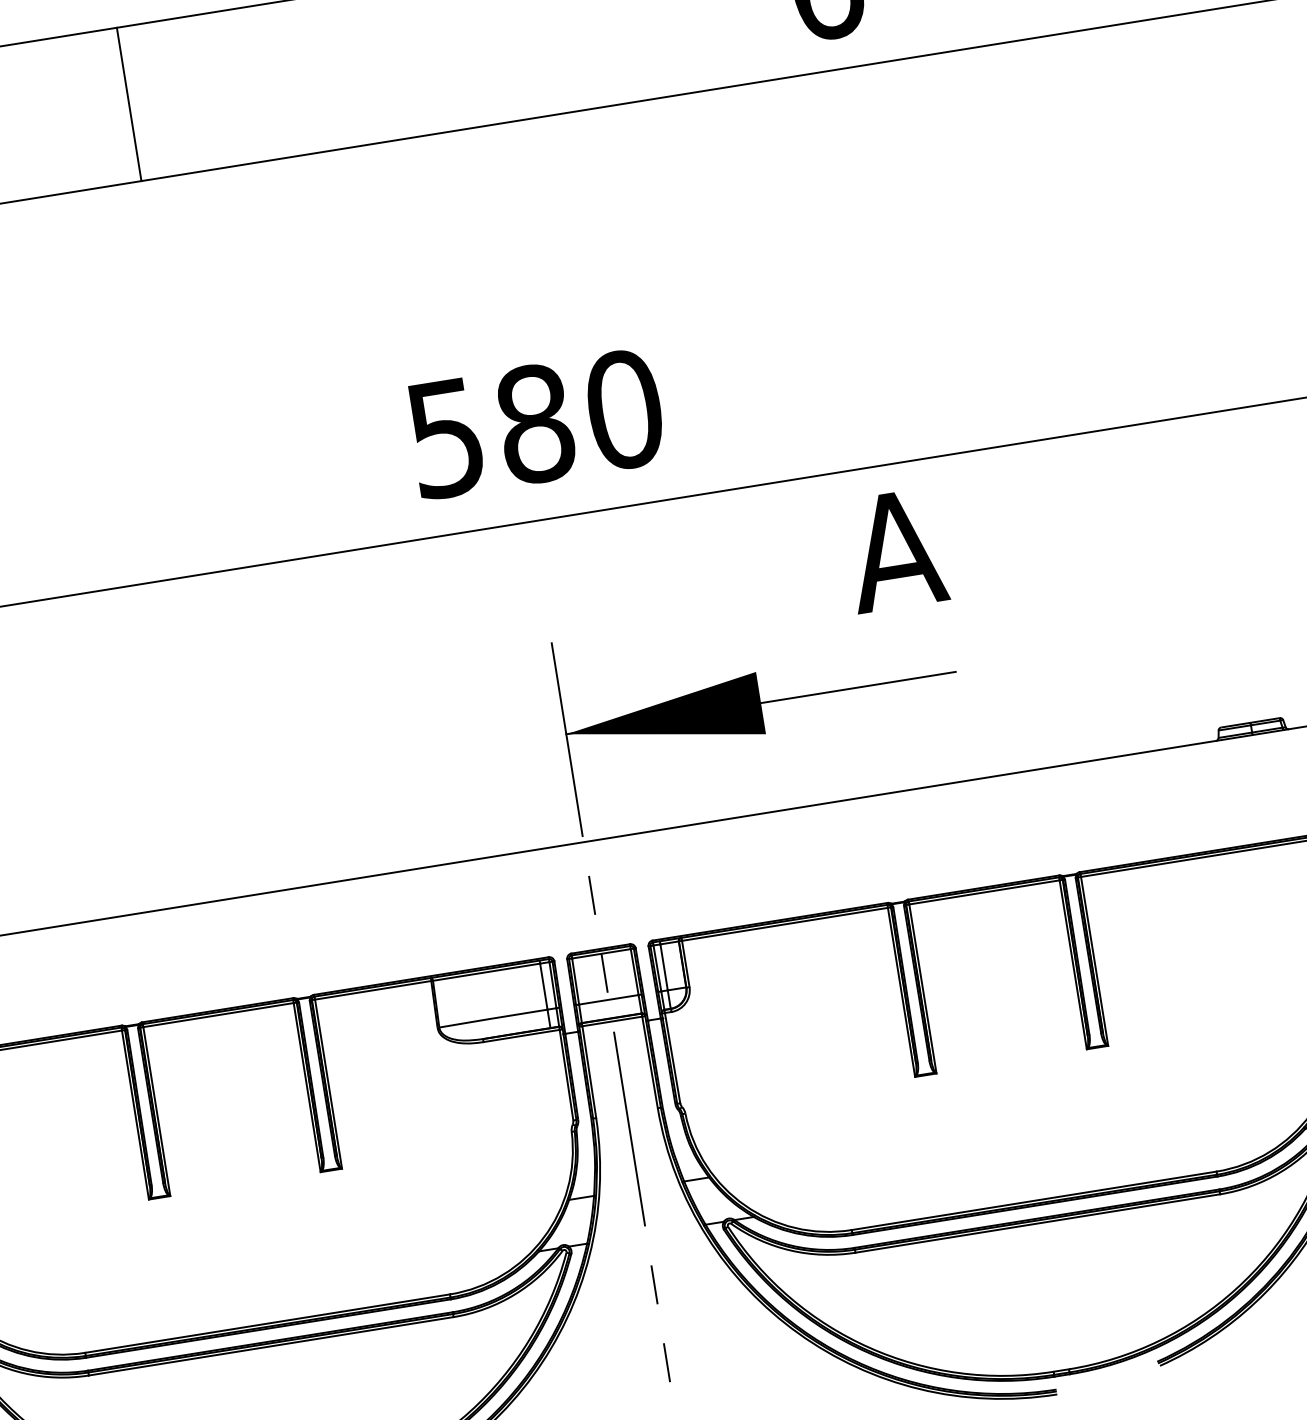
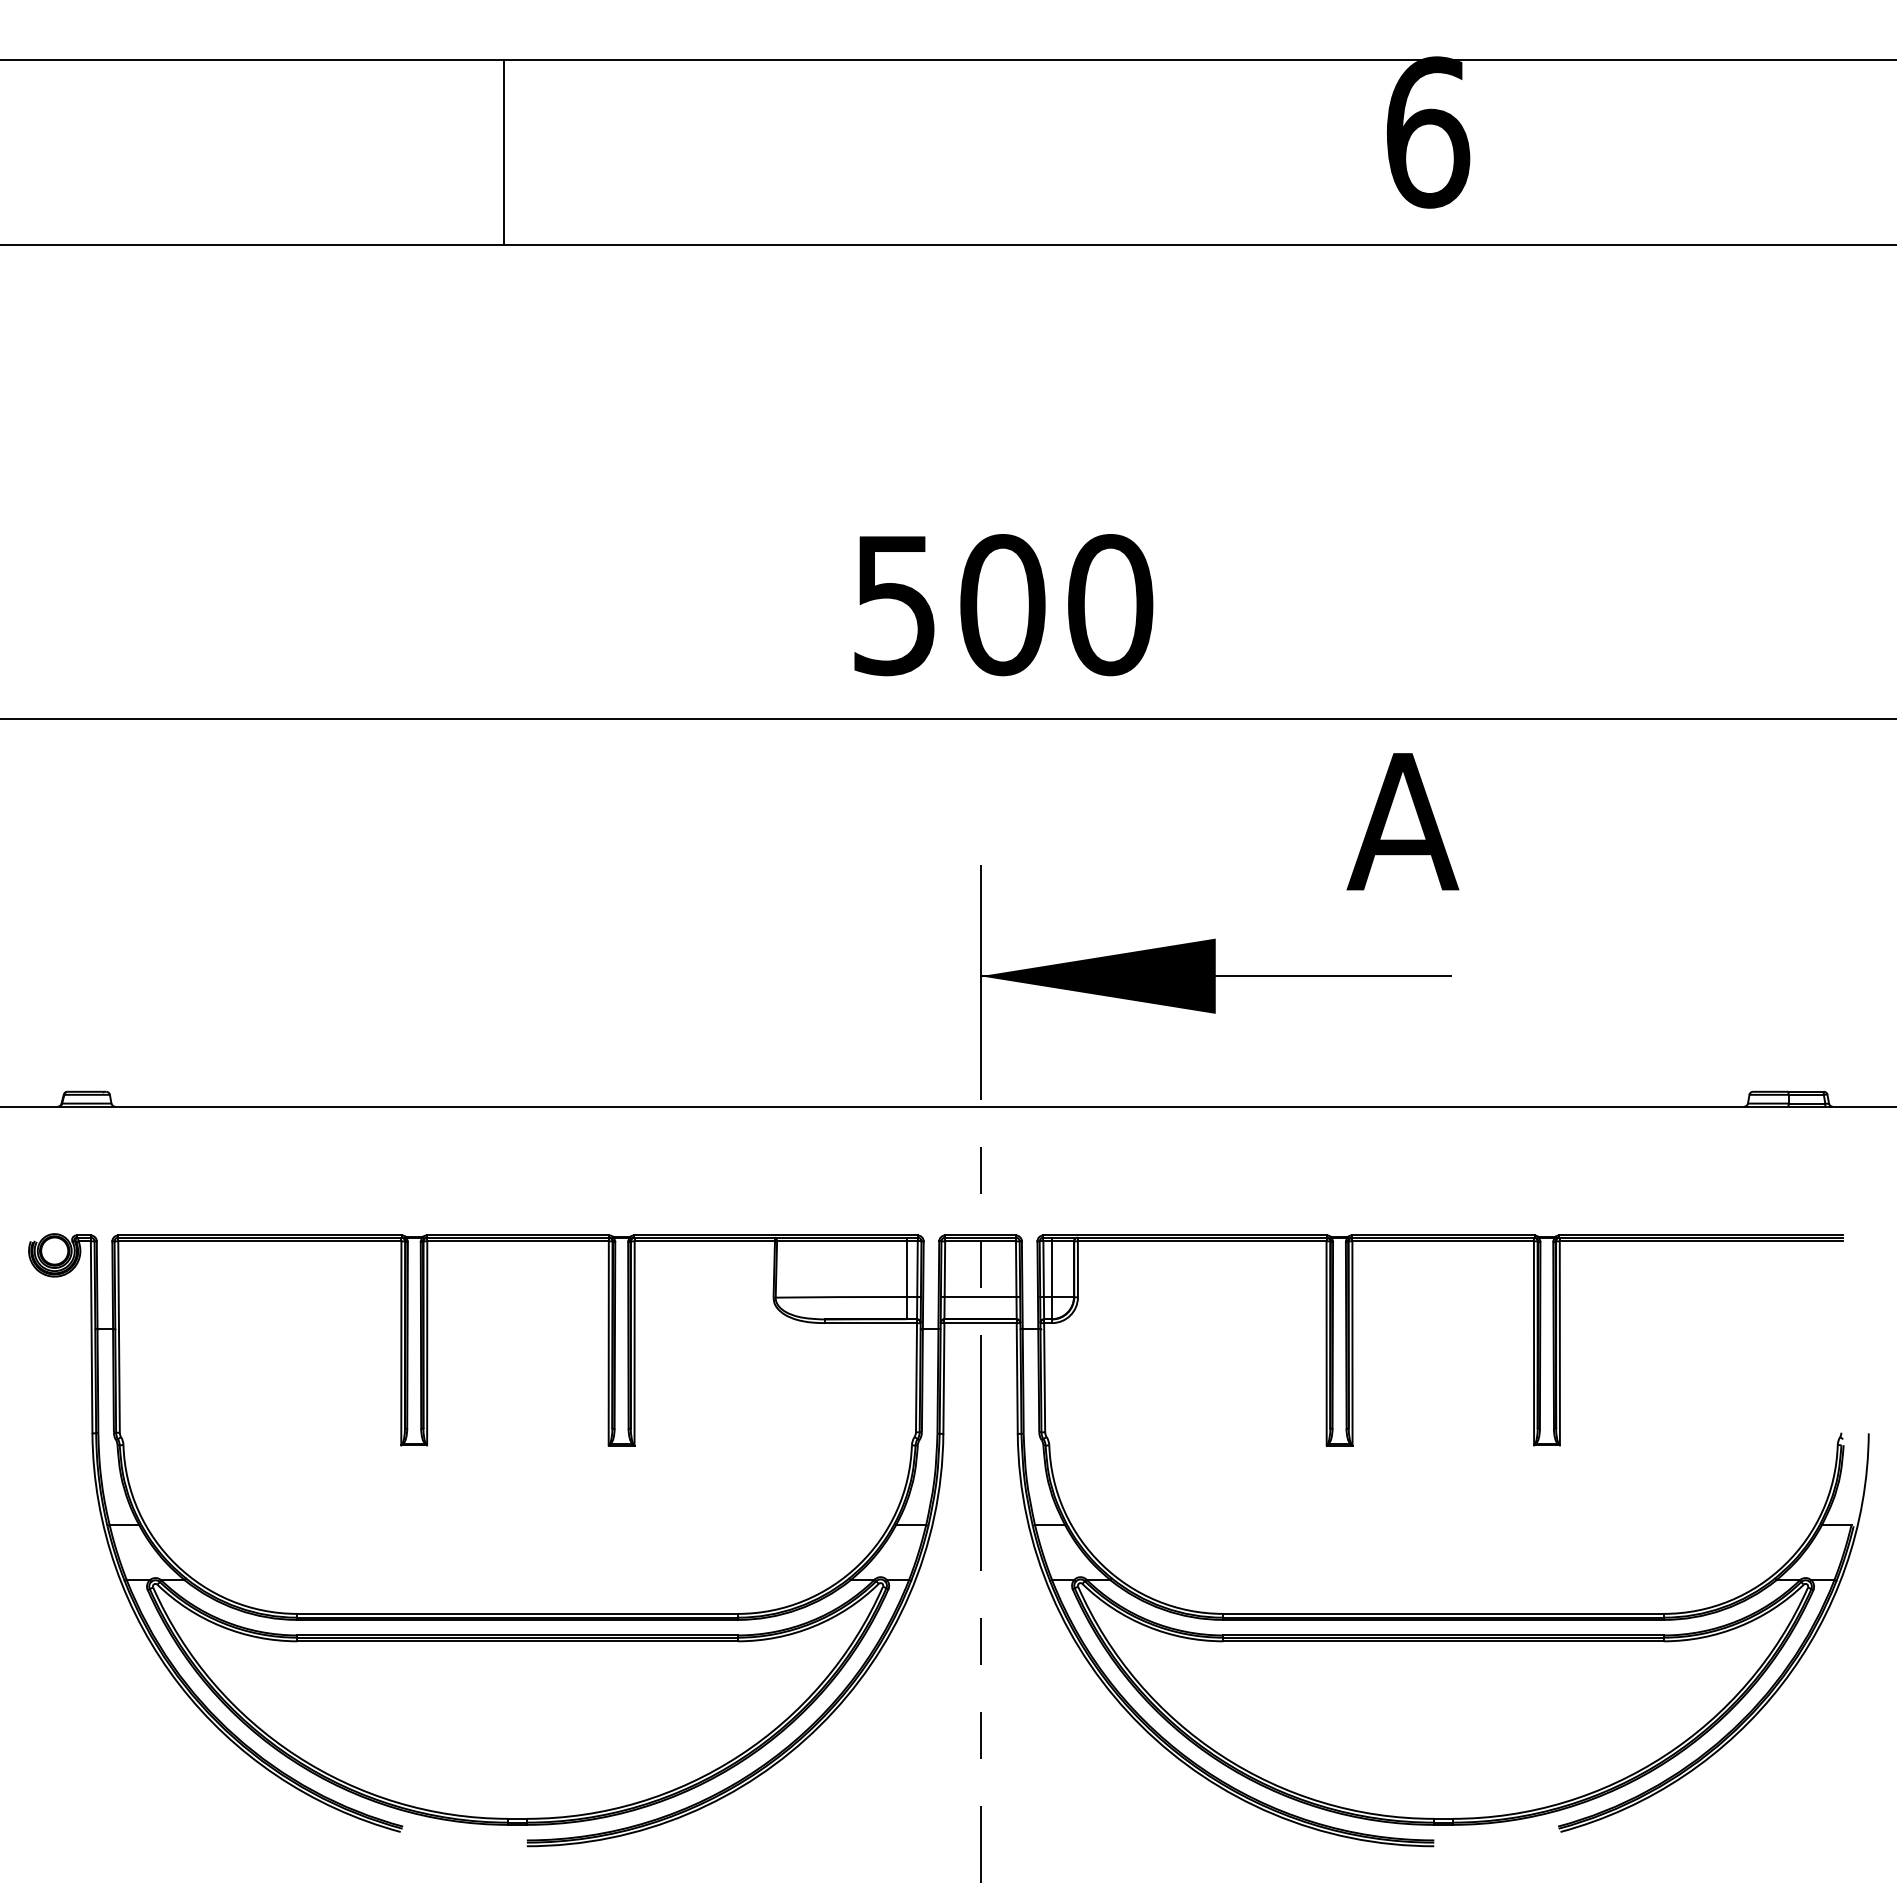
line: (129, 103) -> (503, 151), moved
text: (535, 424) -> (1002, 605), 580 -> 500

